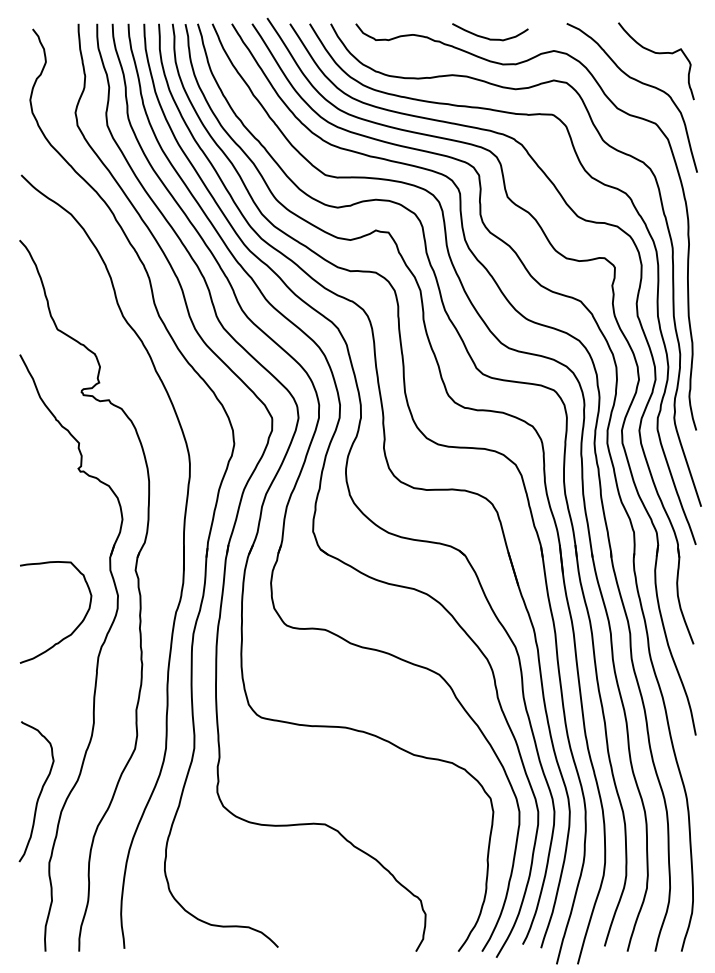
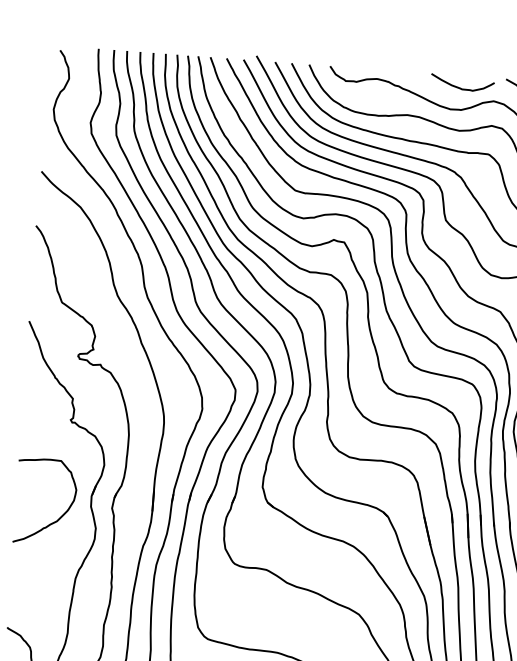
curve: (487, 37) -> (459, 87), moved
curve: (73, 630) -> (59, 517), moved

